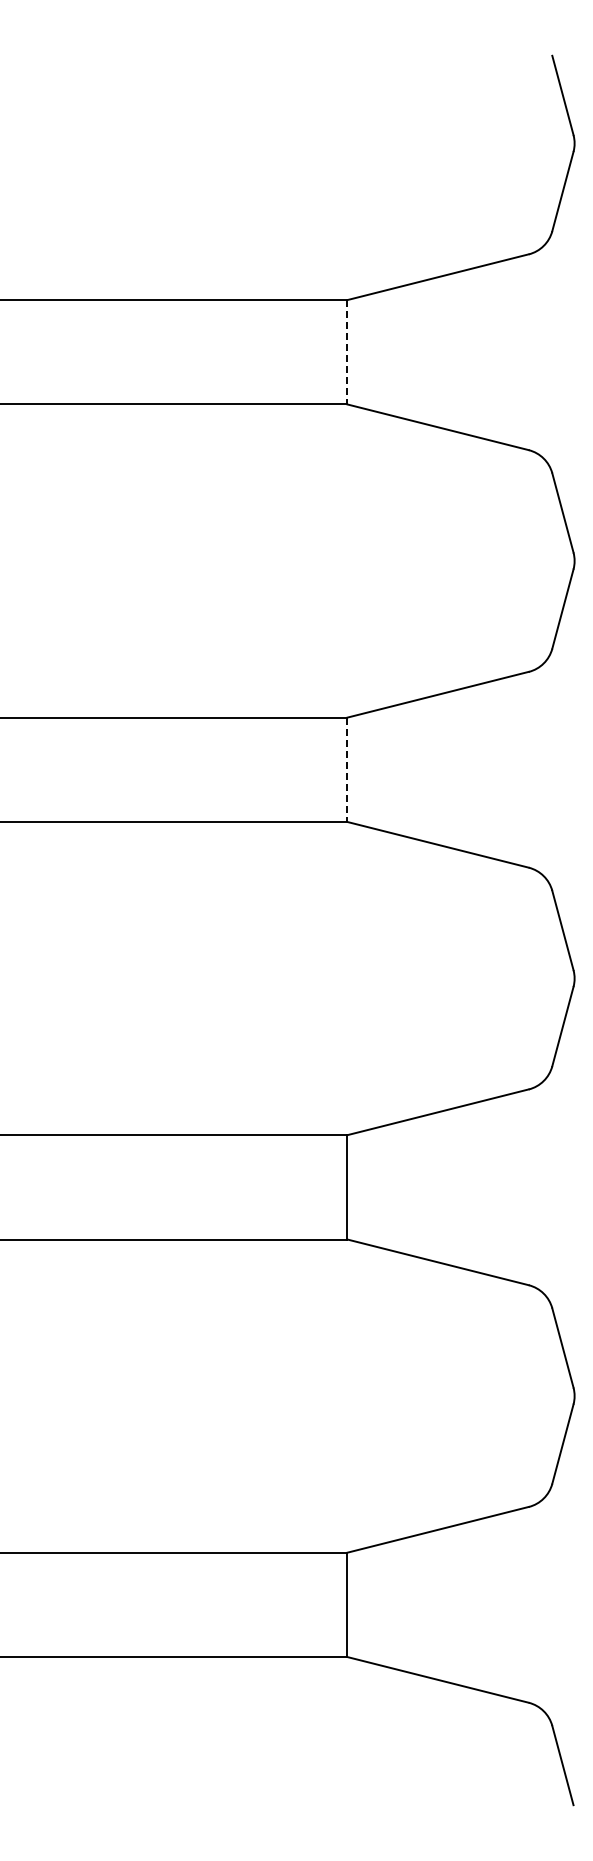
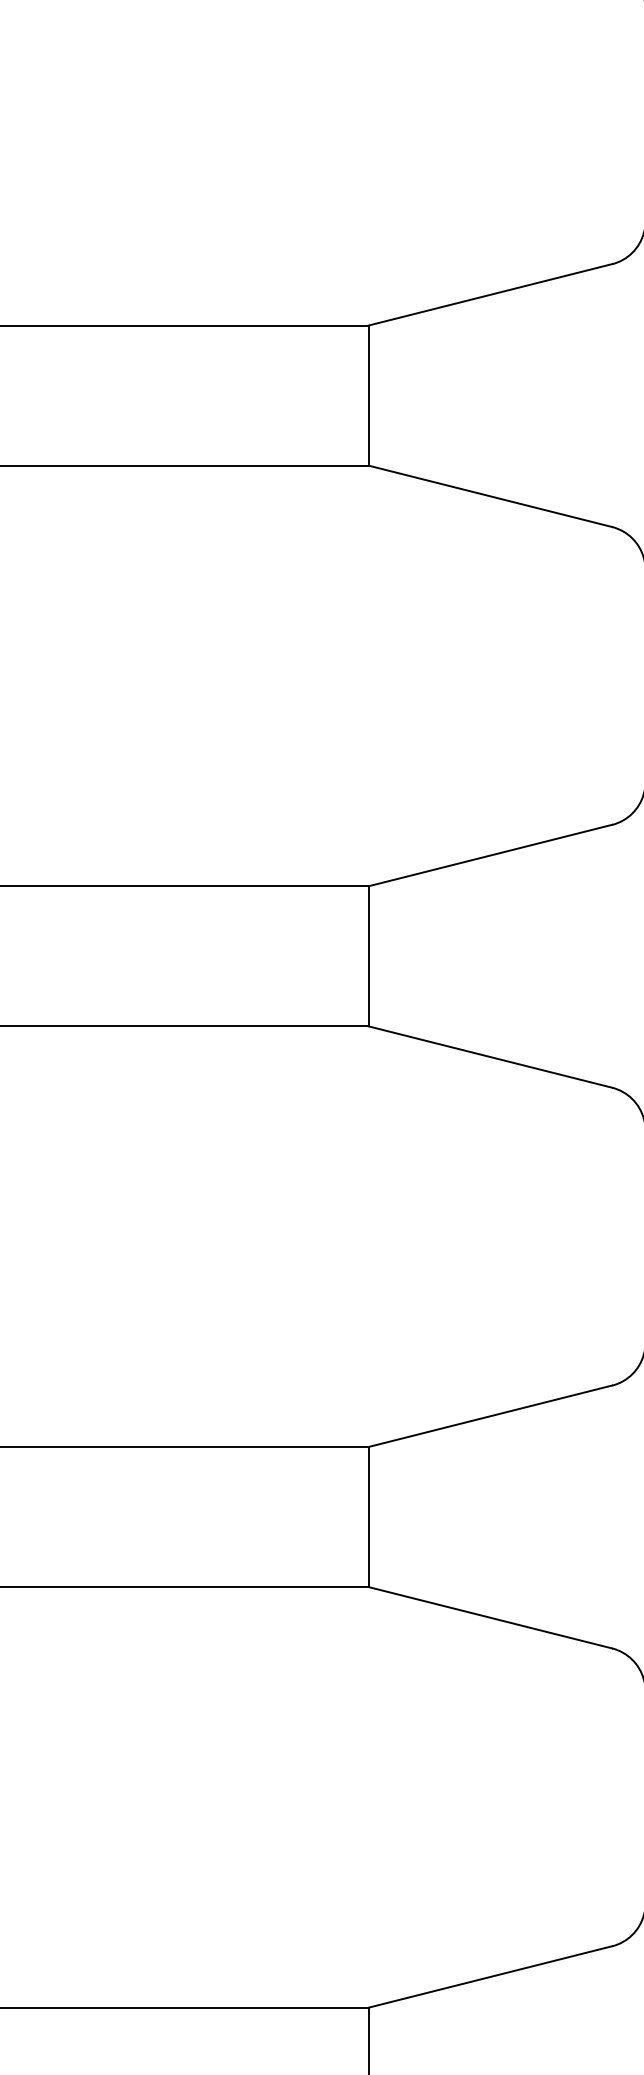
line: (347, 352) -> (368, 395), dashed -> solid
line: (347, 770) -> (368, 957), dashed -> solid

